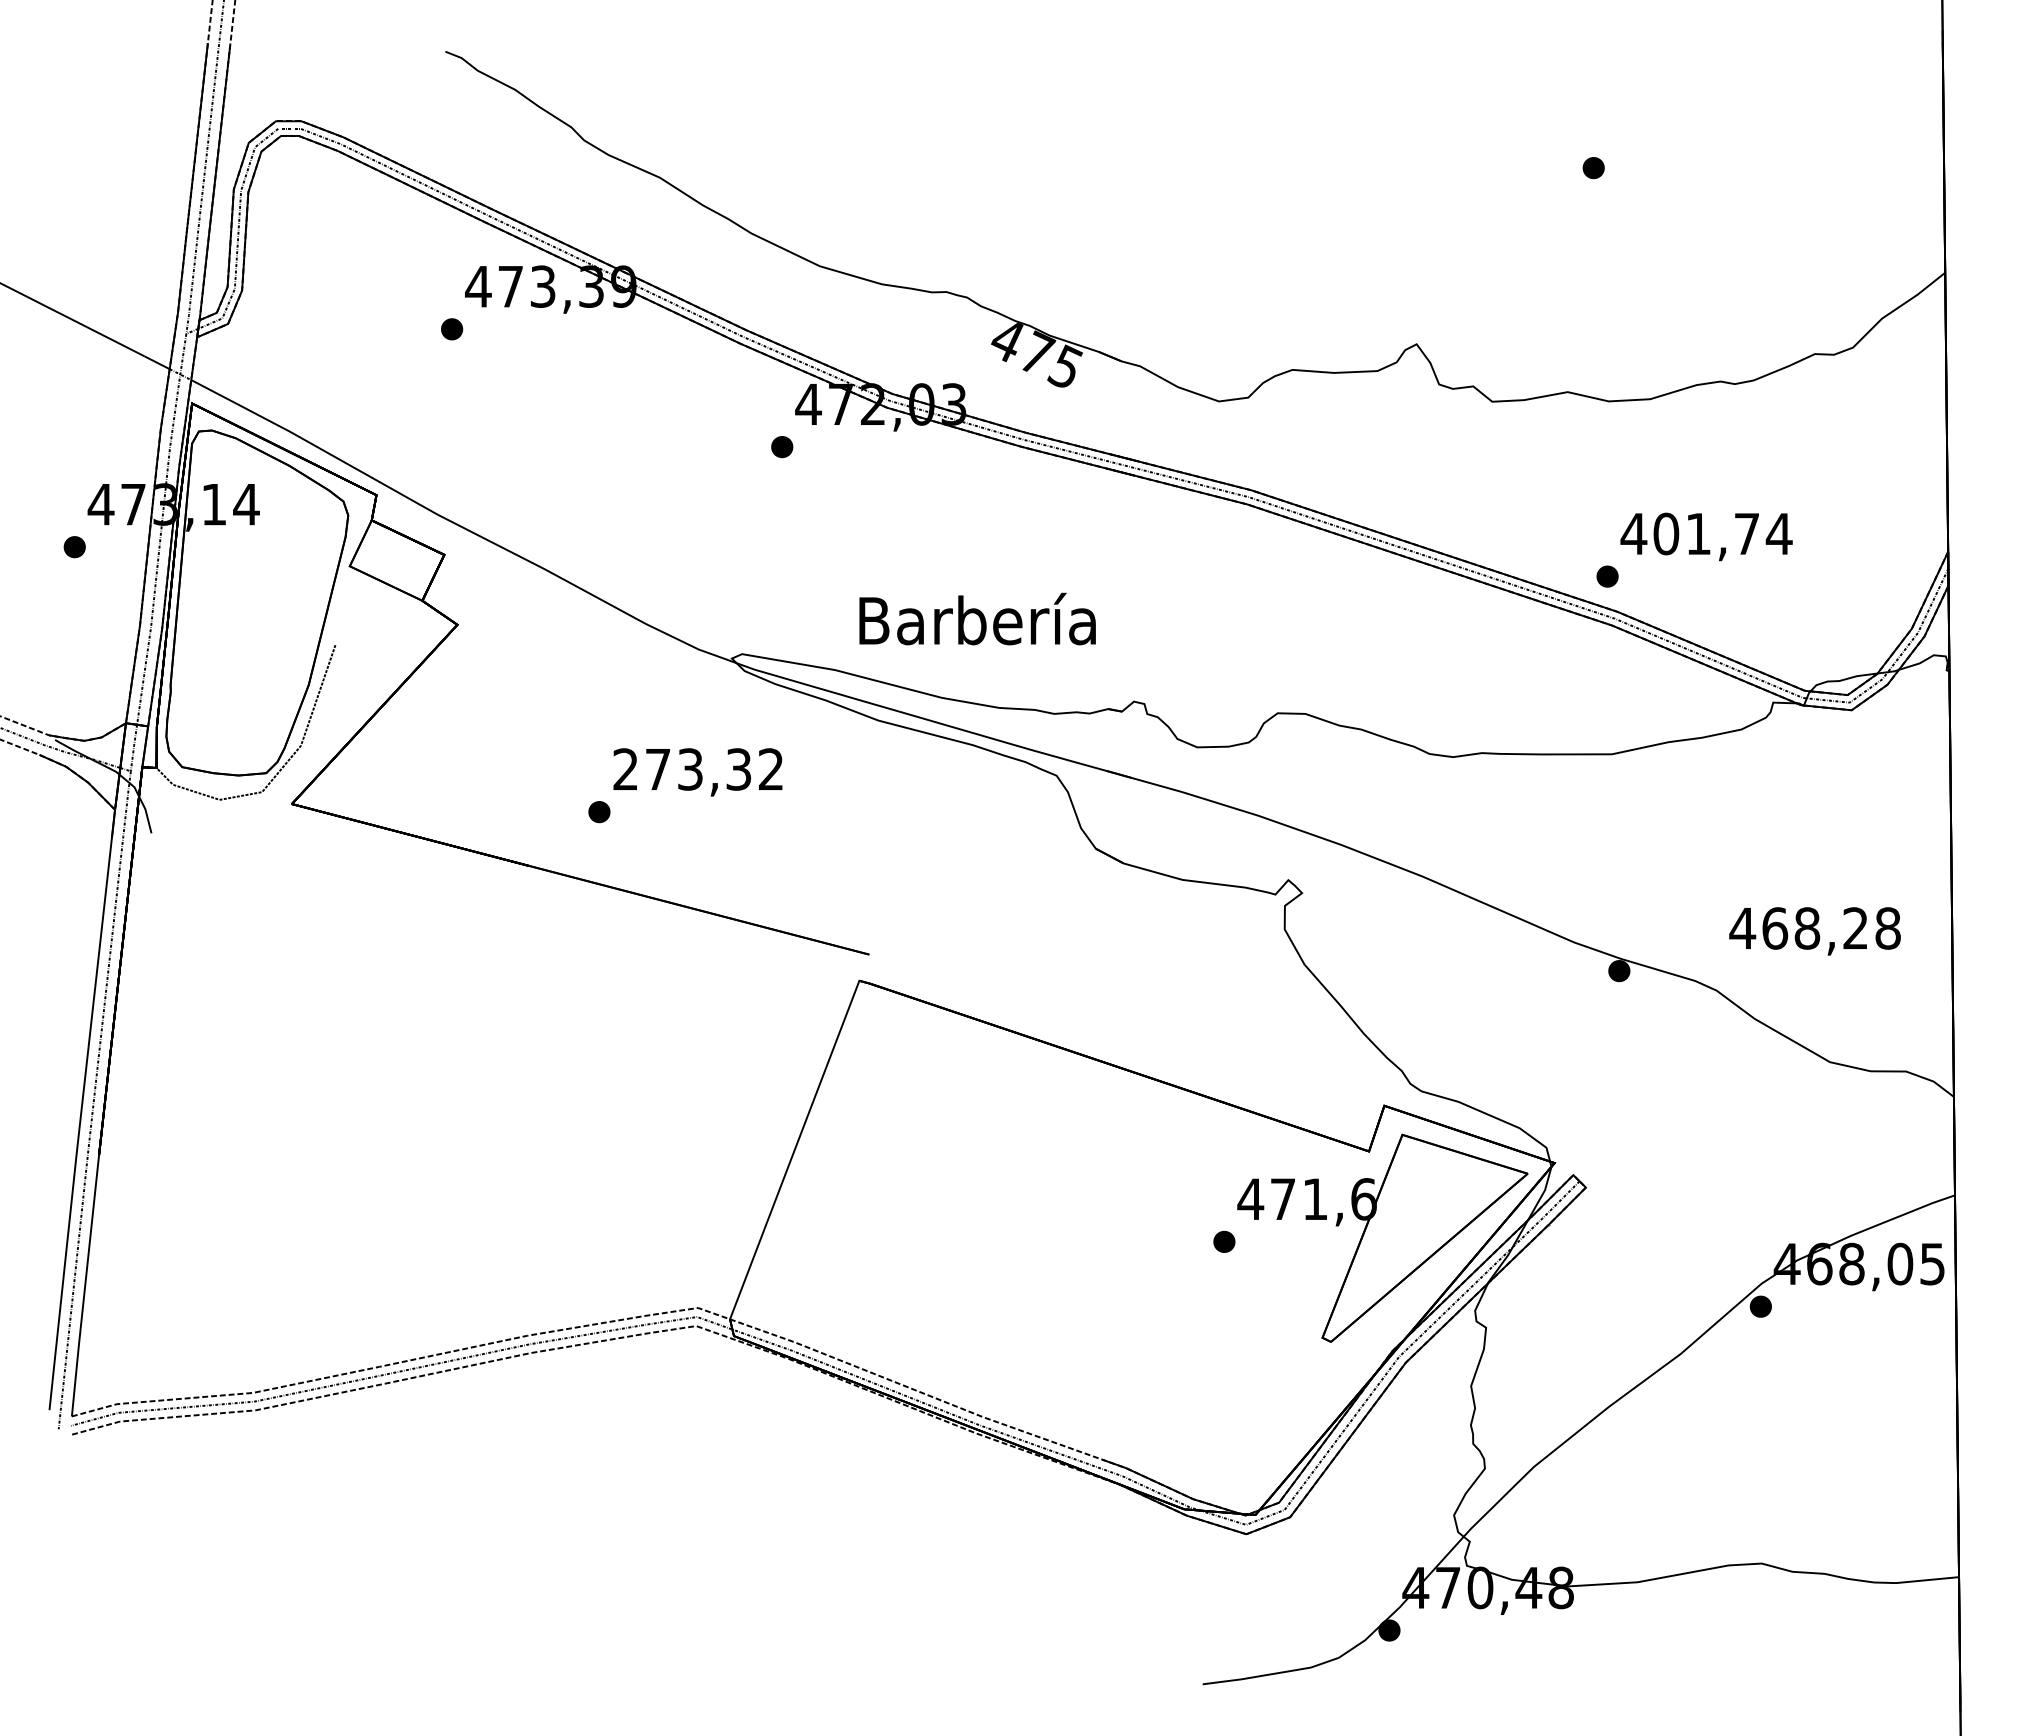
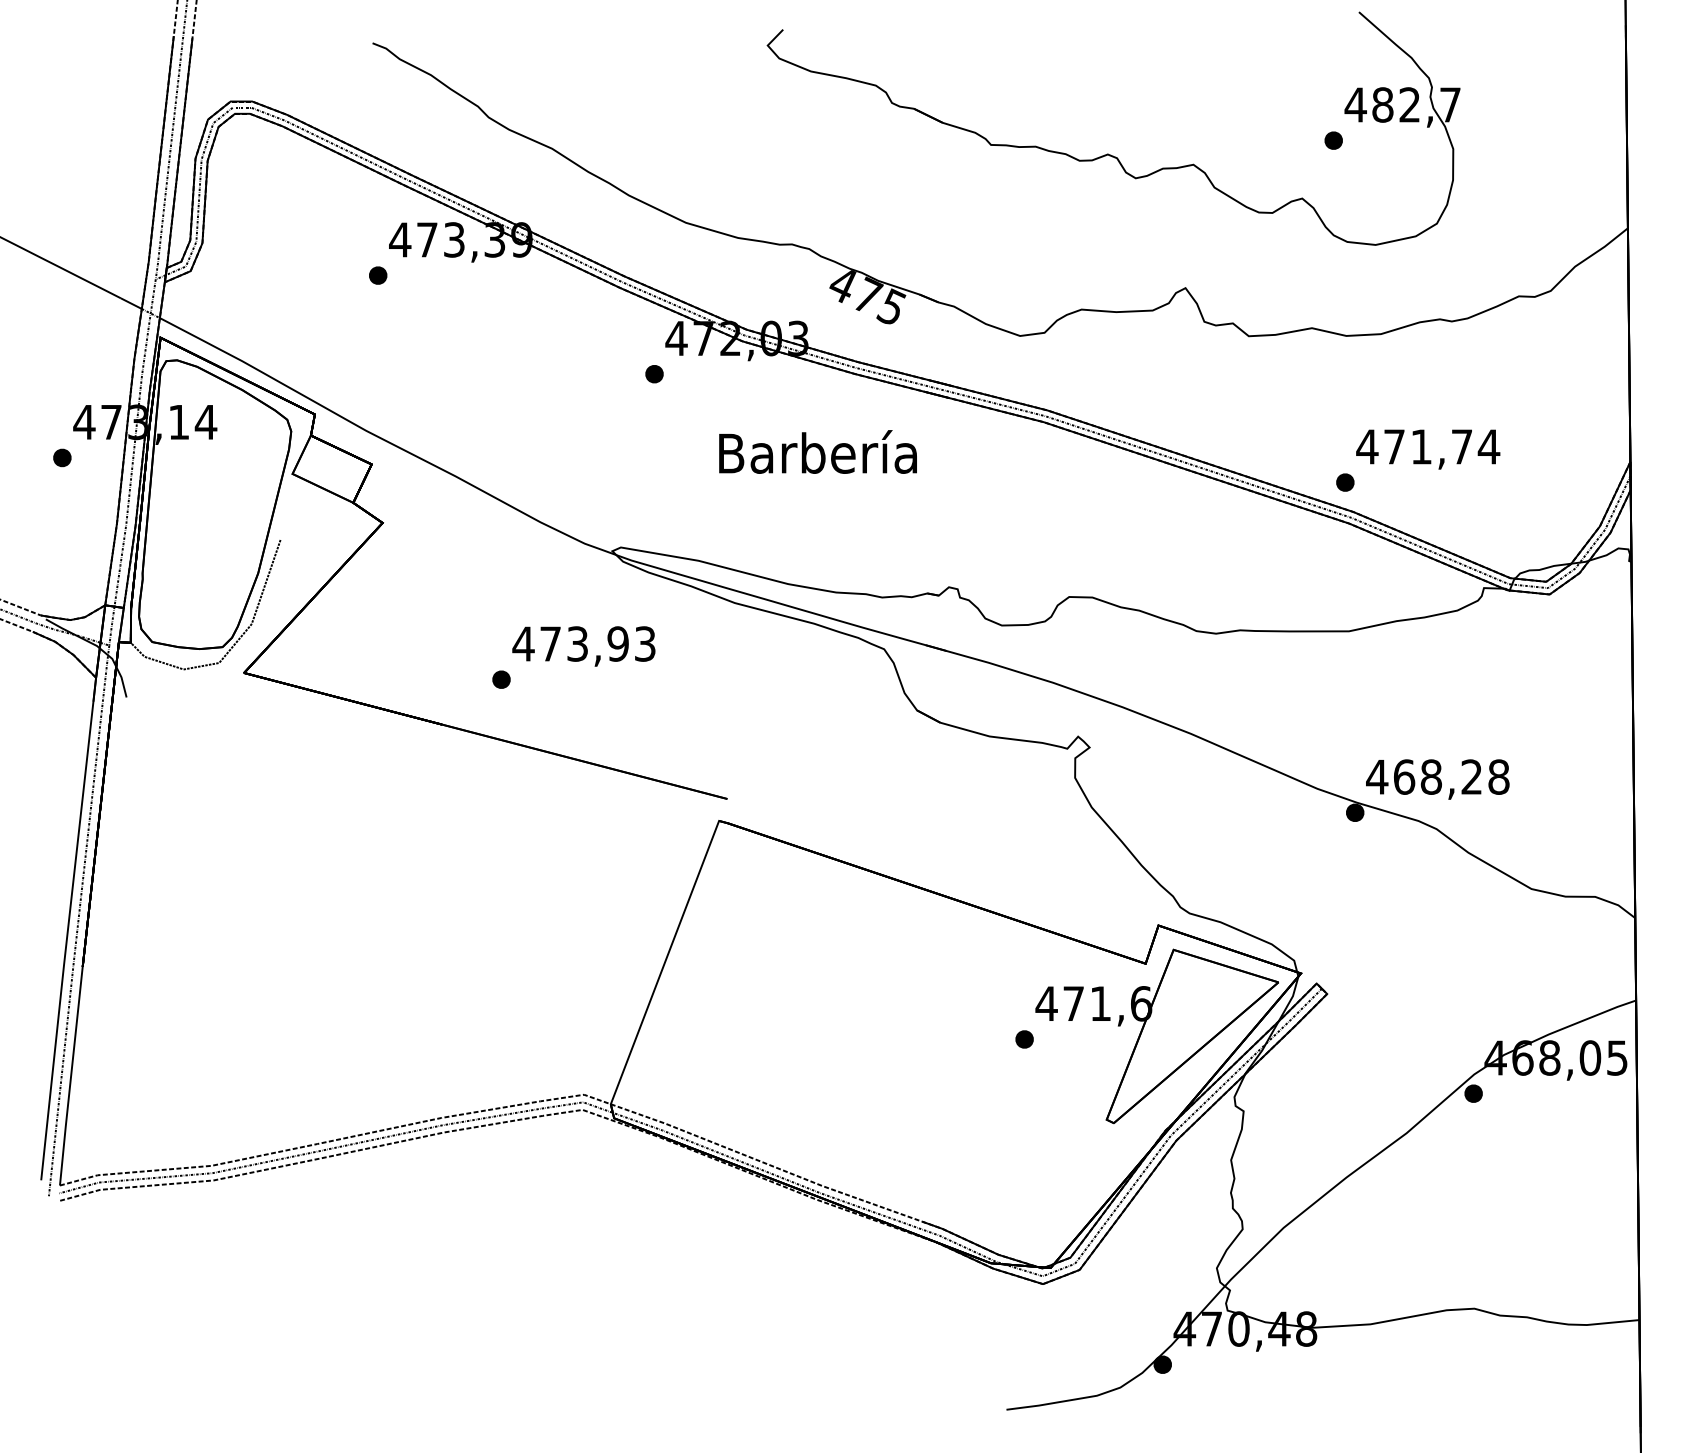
part: (1324, 183) -> (1108, 153), added
text: (1666, 533) -> (1394, 446), 401,74 -> 471,74
text: (977, 618) -> (817, 451), moved
text: (697, 769) -> (583, 644), 273,32 -> 473,93
text: (1814, 931) -> (1437, 779), moved

